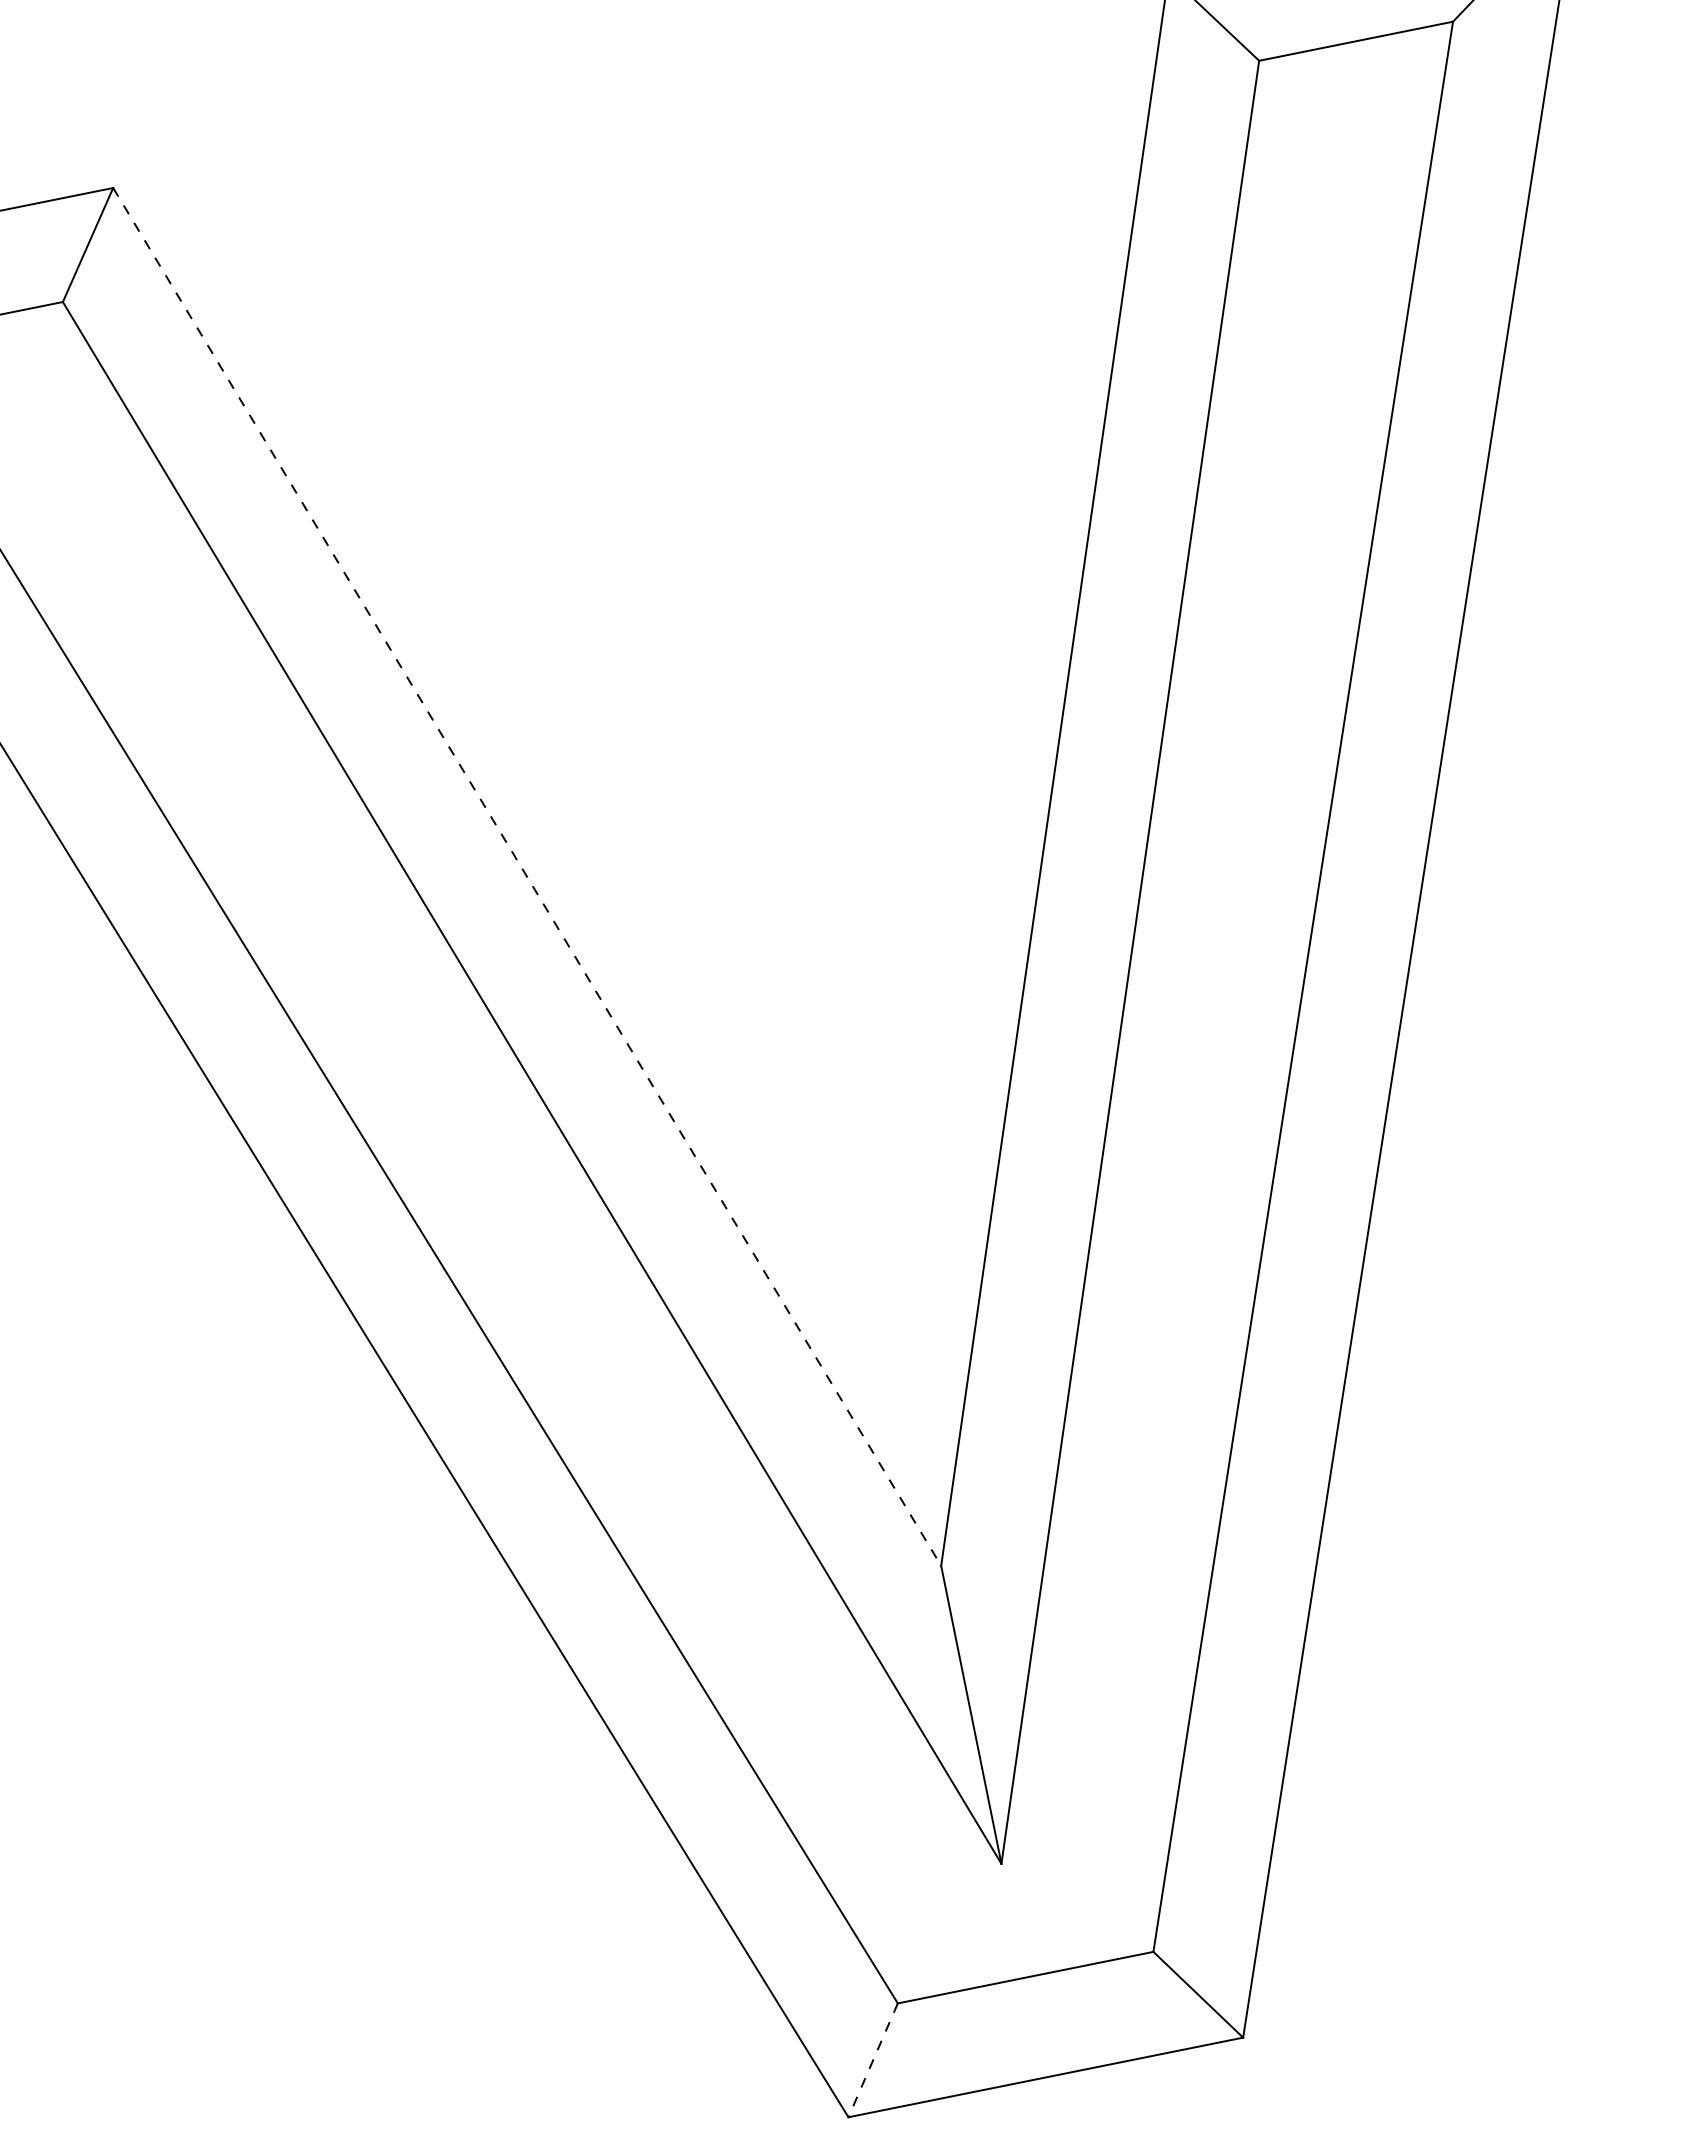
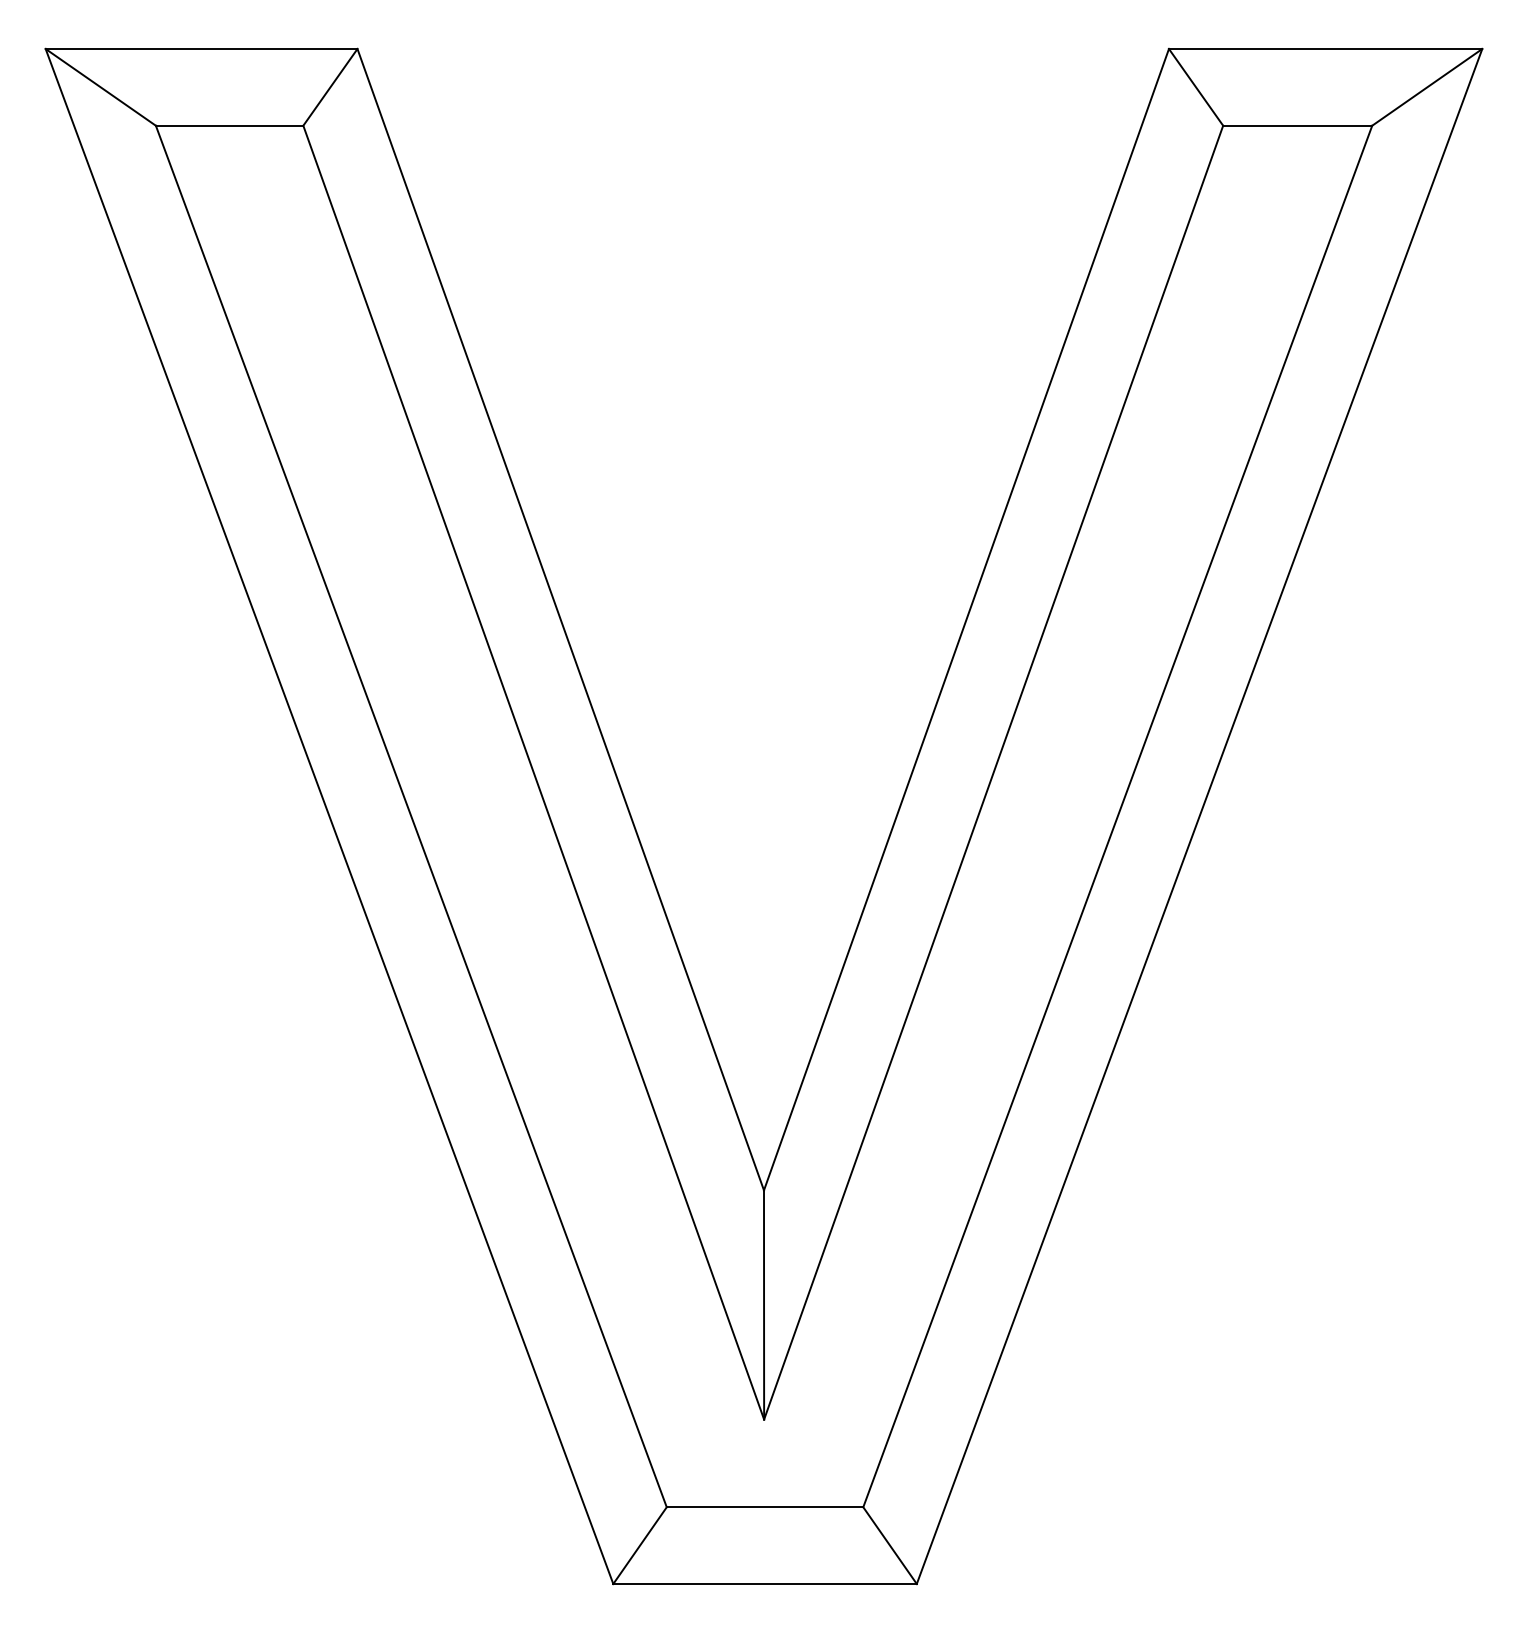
line: (526, 876) -> (560, 619), dashed -> solid
line: (873, 2060) -> (640, 1545), dashed -> solid

